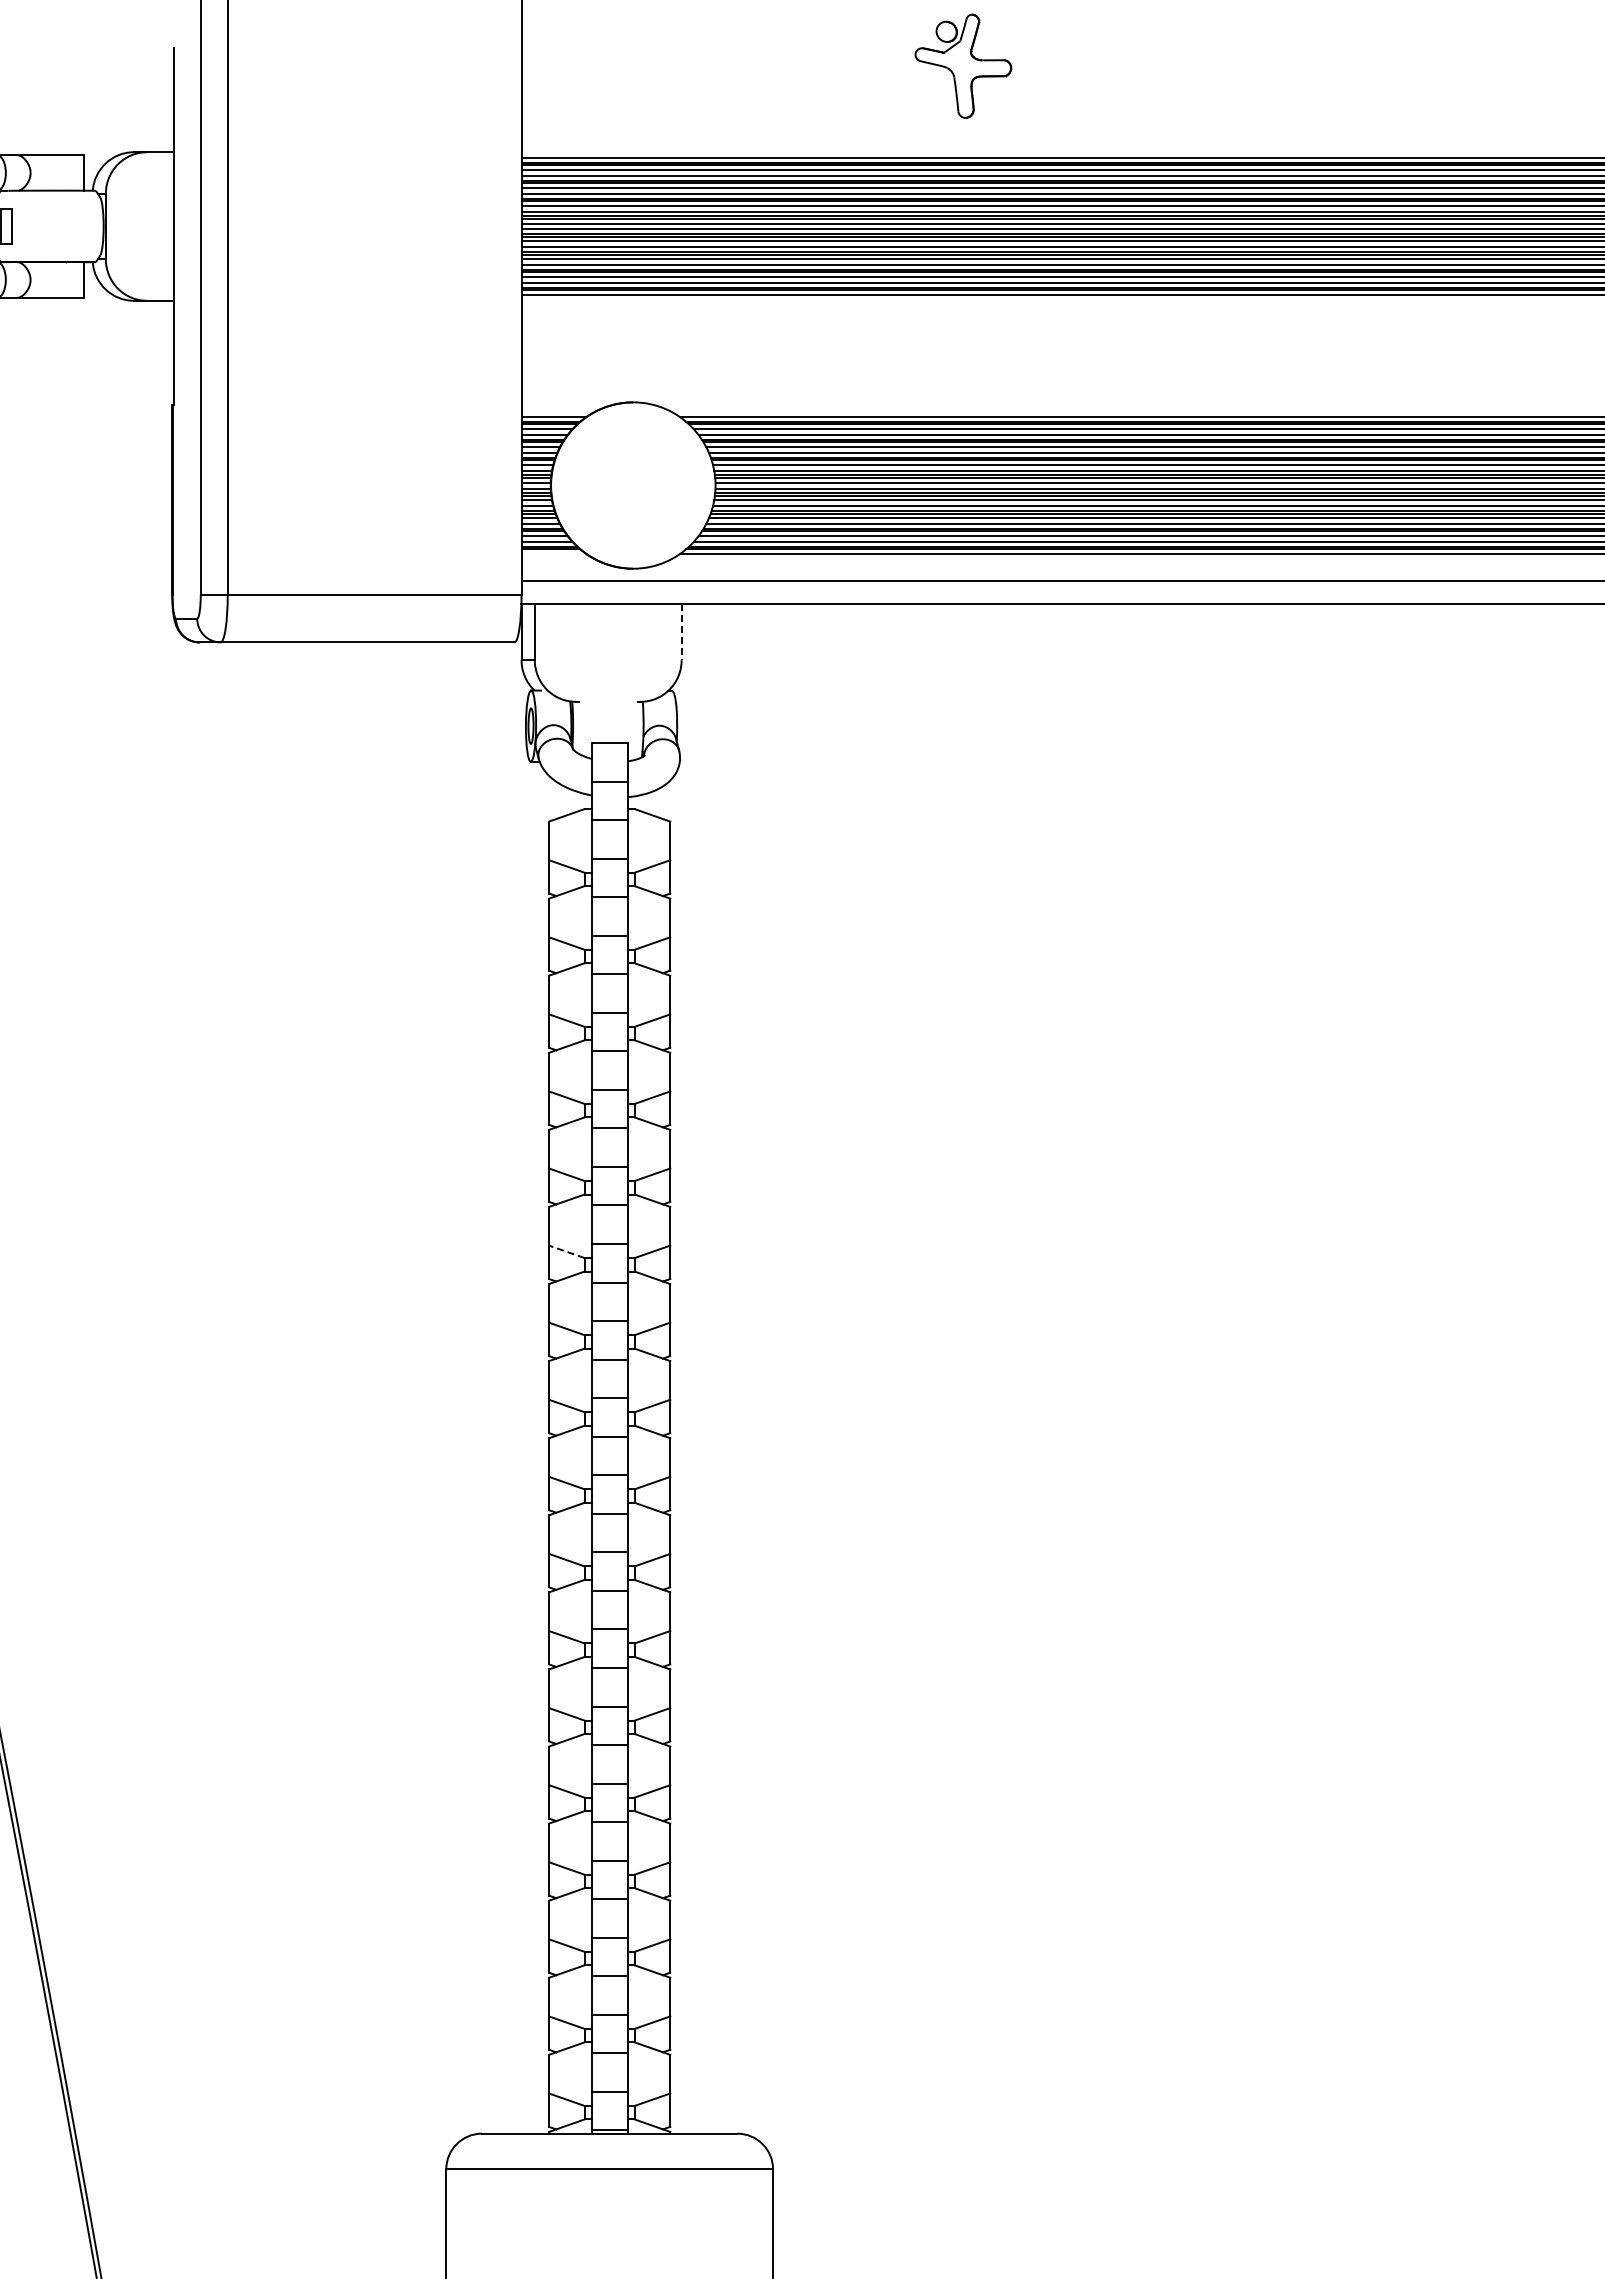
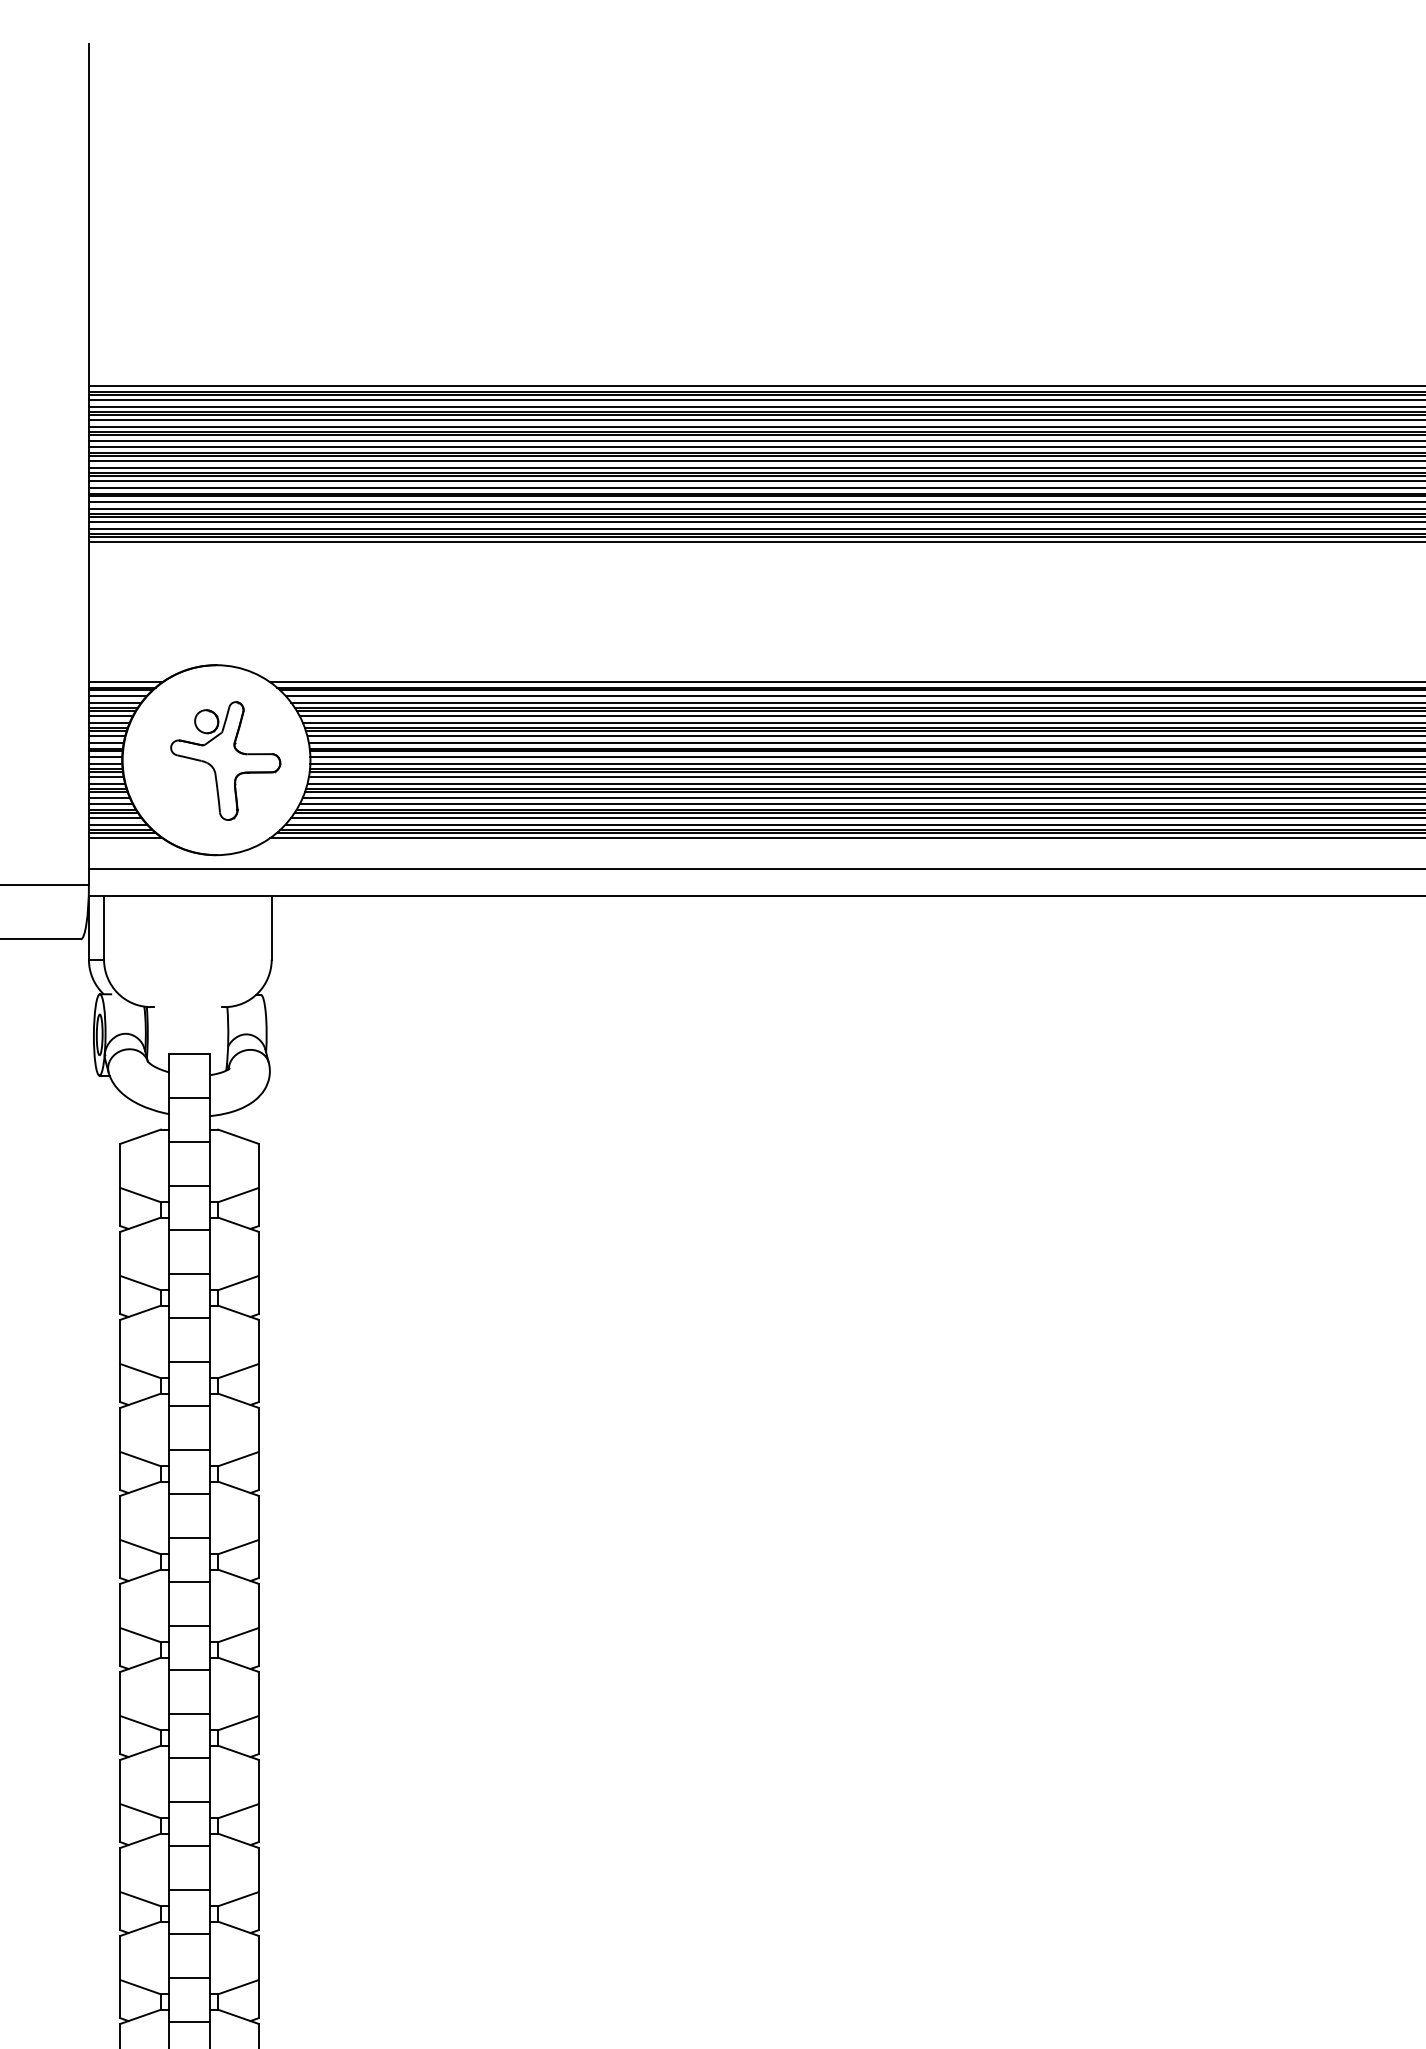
part: (963, 65) -> (225, 760), moved
line: (553, 553) -> (125, 837), added
line: (681, 632) -> (271, 927), dashed -> solid
line: (566, 1251) -> (140, 1634), dashed -> solid

